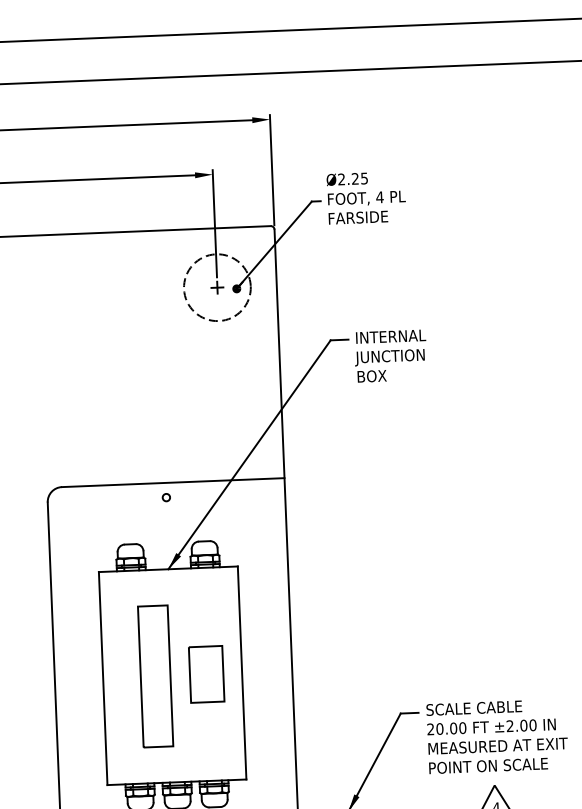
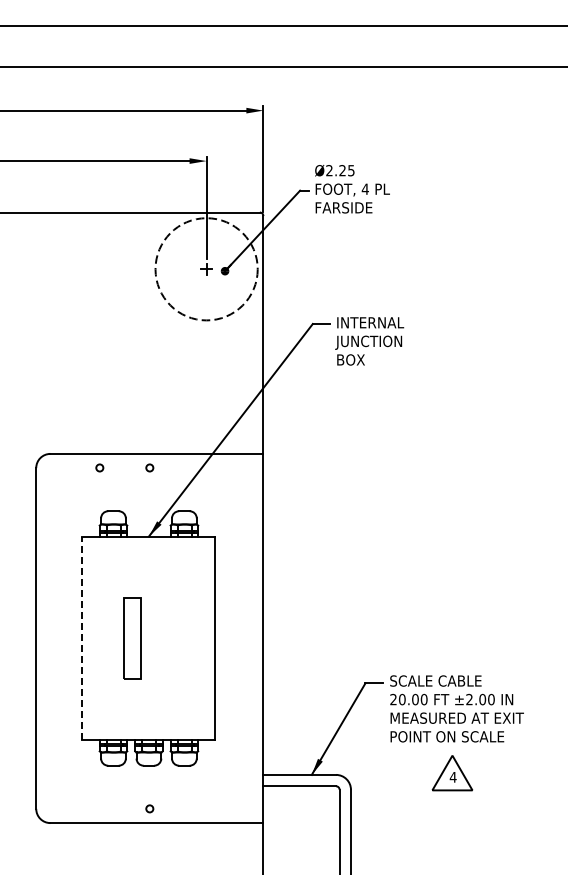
circle: (217, 287) -> (206, 269), size x1.6
circle: (113, 499) -> (99, 467), added
part: (206, 674) -> (181, 638), removed
part: (155, 676) -> (132, 638), size x0.6
line: (103, 678) -> (82, 638), solid -> dashed

